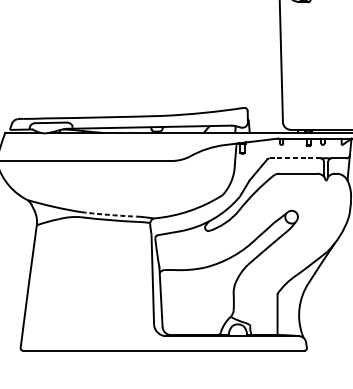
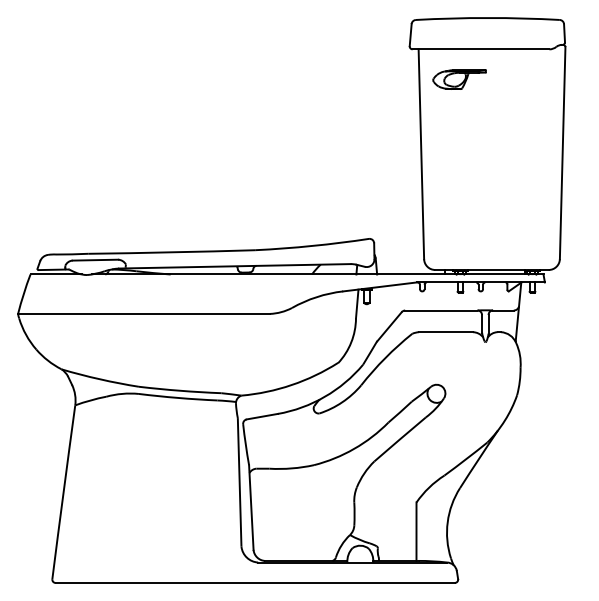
line: (295, 158) -> (441, 310), dashed -> solid
arc: (111, 214) -> (180, 390), dashed -> solid

